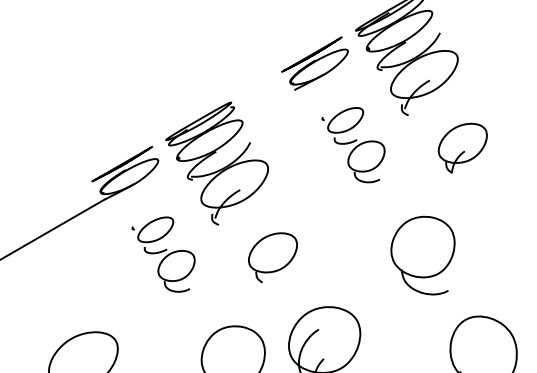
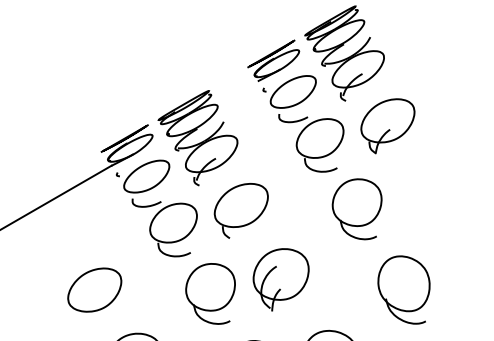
part: (353, 144) -> (303, 123), size x1.67
part: (462, 148) -> (387, 126), size x1.43
part: (163, 254) -> (156, 208), size x1.67
part: (272, 257) -> (240, 210), size x1.43

